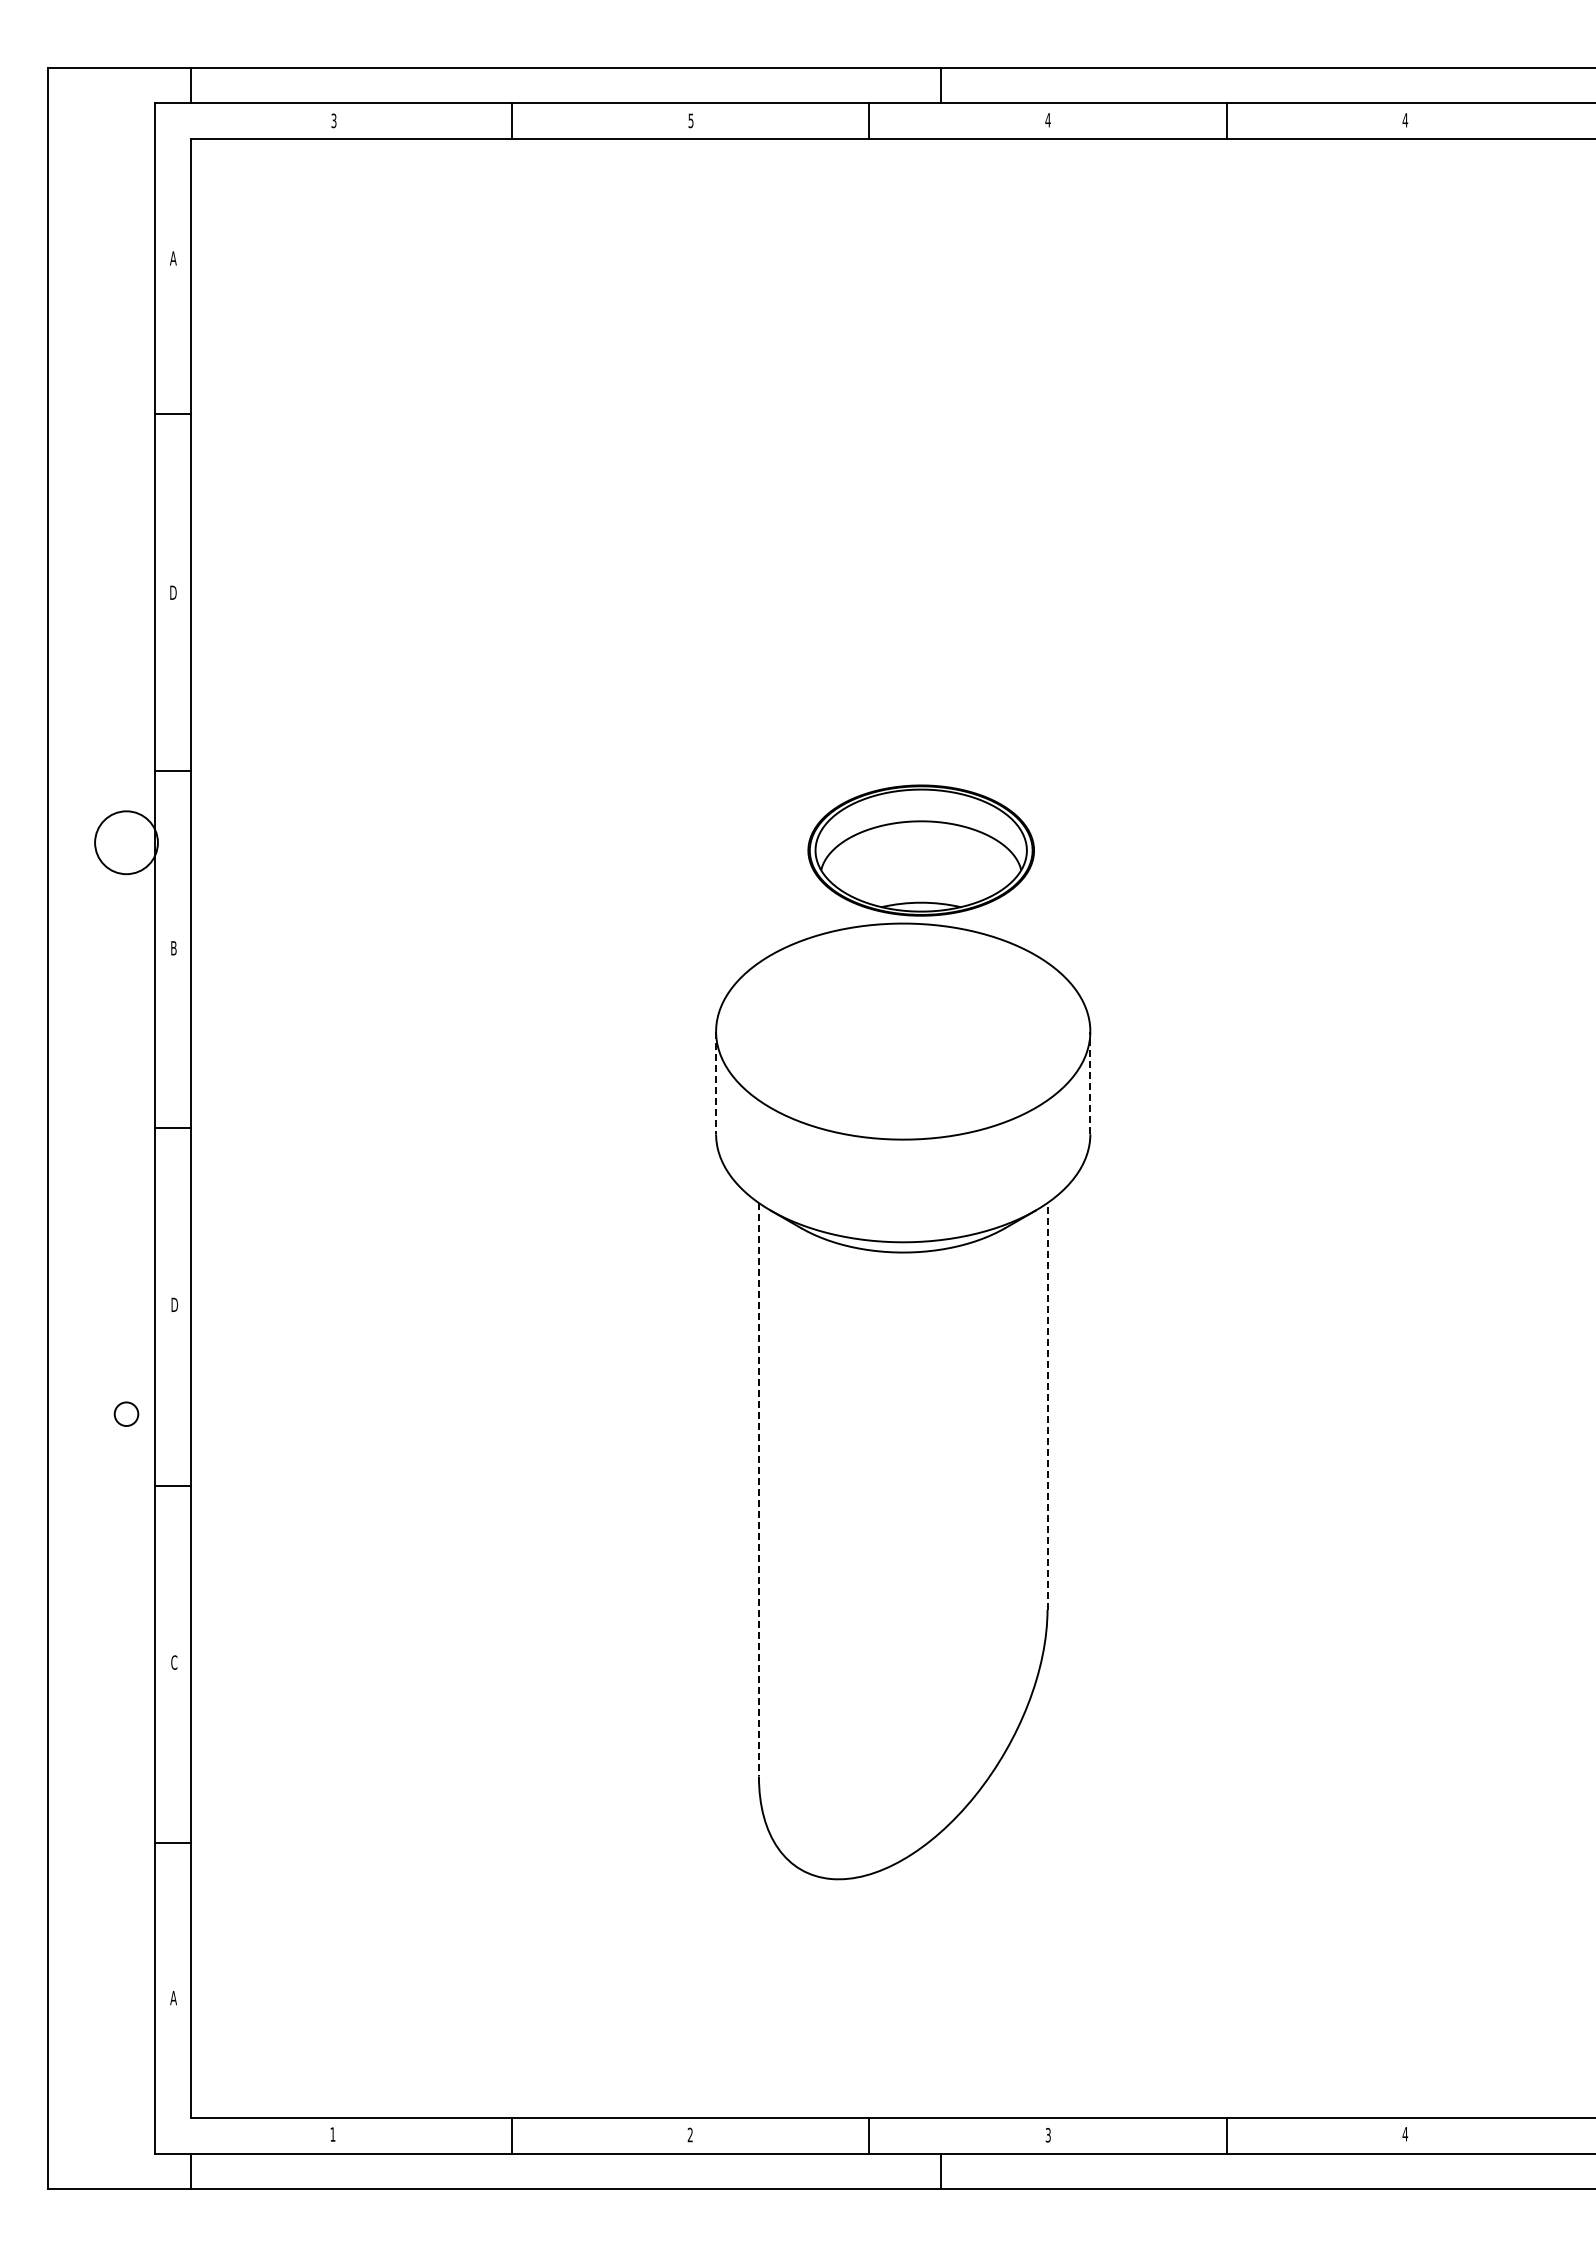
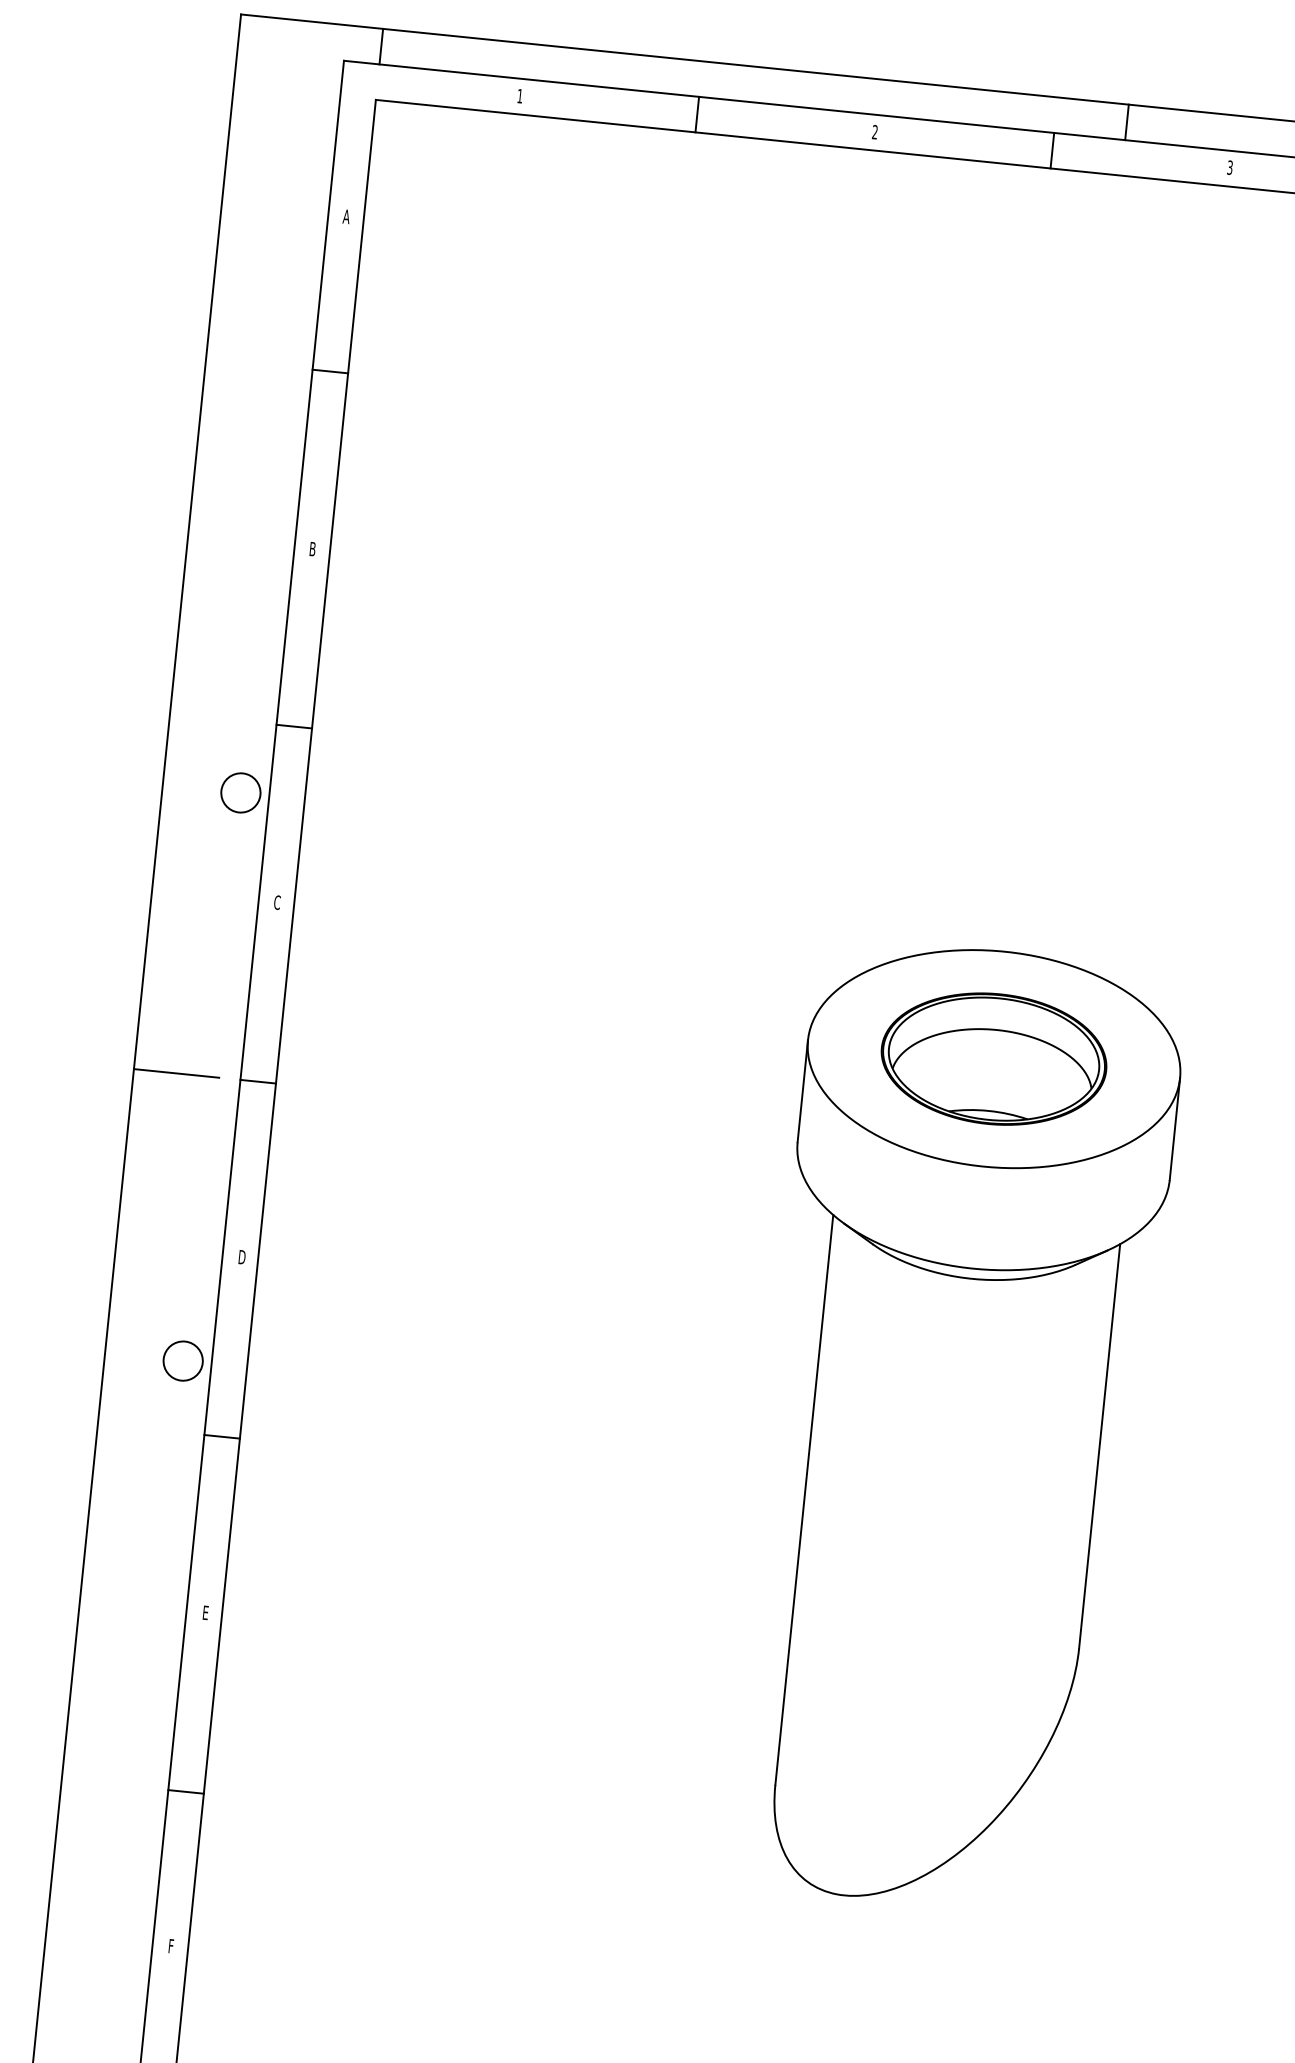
text: (333, 120) -> (519, 95), 3 -> 1
text: (690, 120) -> (874, 131), 5 -> 2
text: (1047, 120) -> (1229, 167), 4 -> 3
text: (173, 592) -> (312, 548), D -> B
circle: (126, 842) -> (240, 792), size x0.62
part: (920, 850) -> (993, 1058), moved
text: (173, 948) -> (276, 902), B -> C
line: (1090, 1082) -> (1175, 1128), dashed -> solid
line: (716, 1083) -> (803, 1091), dashed -> solid
line: (90, 1128) -> (176, 1073), added
line: (1047, 1405) -> (1099, 1445), dashed -> solid
circle: (126, 1413) -> (183, 1360), size x1.67
line: (758, 1489) -> (803, 1499), dashed -> solid
text: (174, 1662) -> (205, 1612), C -> E
text: (173, 1997) -> (171, 1945), A -> F

